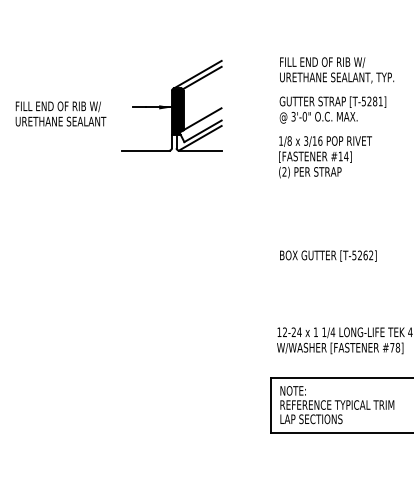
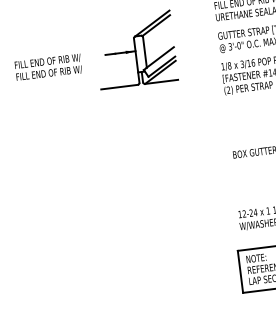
fill: (177, 111) -> (140, 53), removed
text: (60, 121) -> (50, 72), URETHANE SEALANT -> FILL END OF RIB W/

